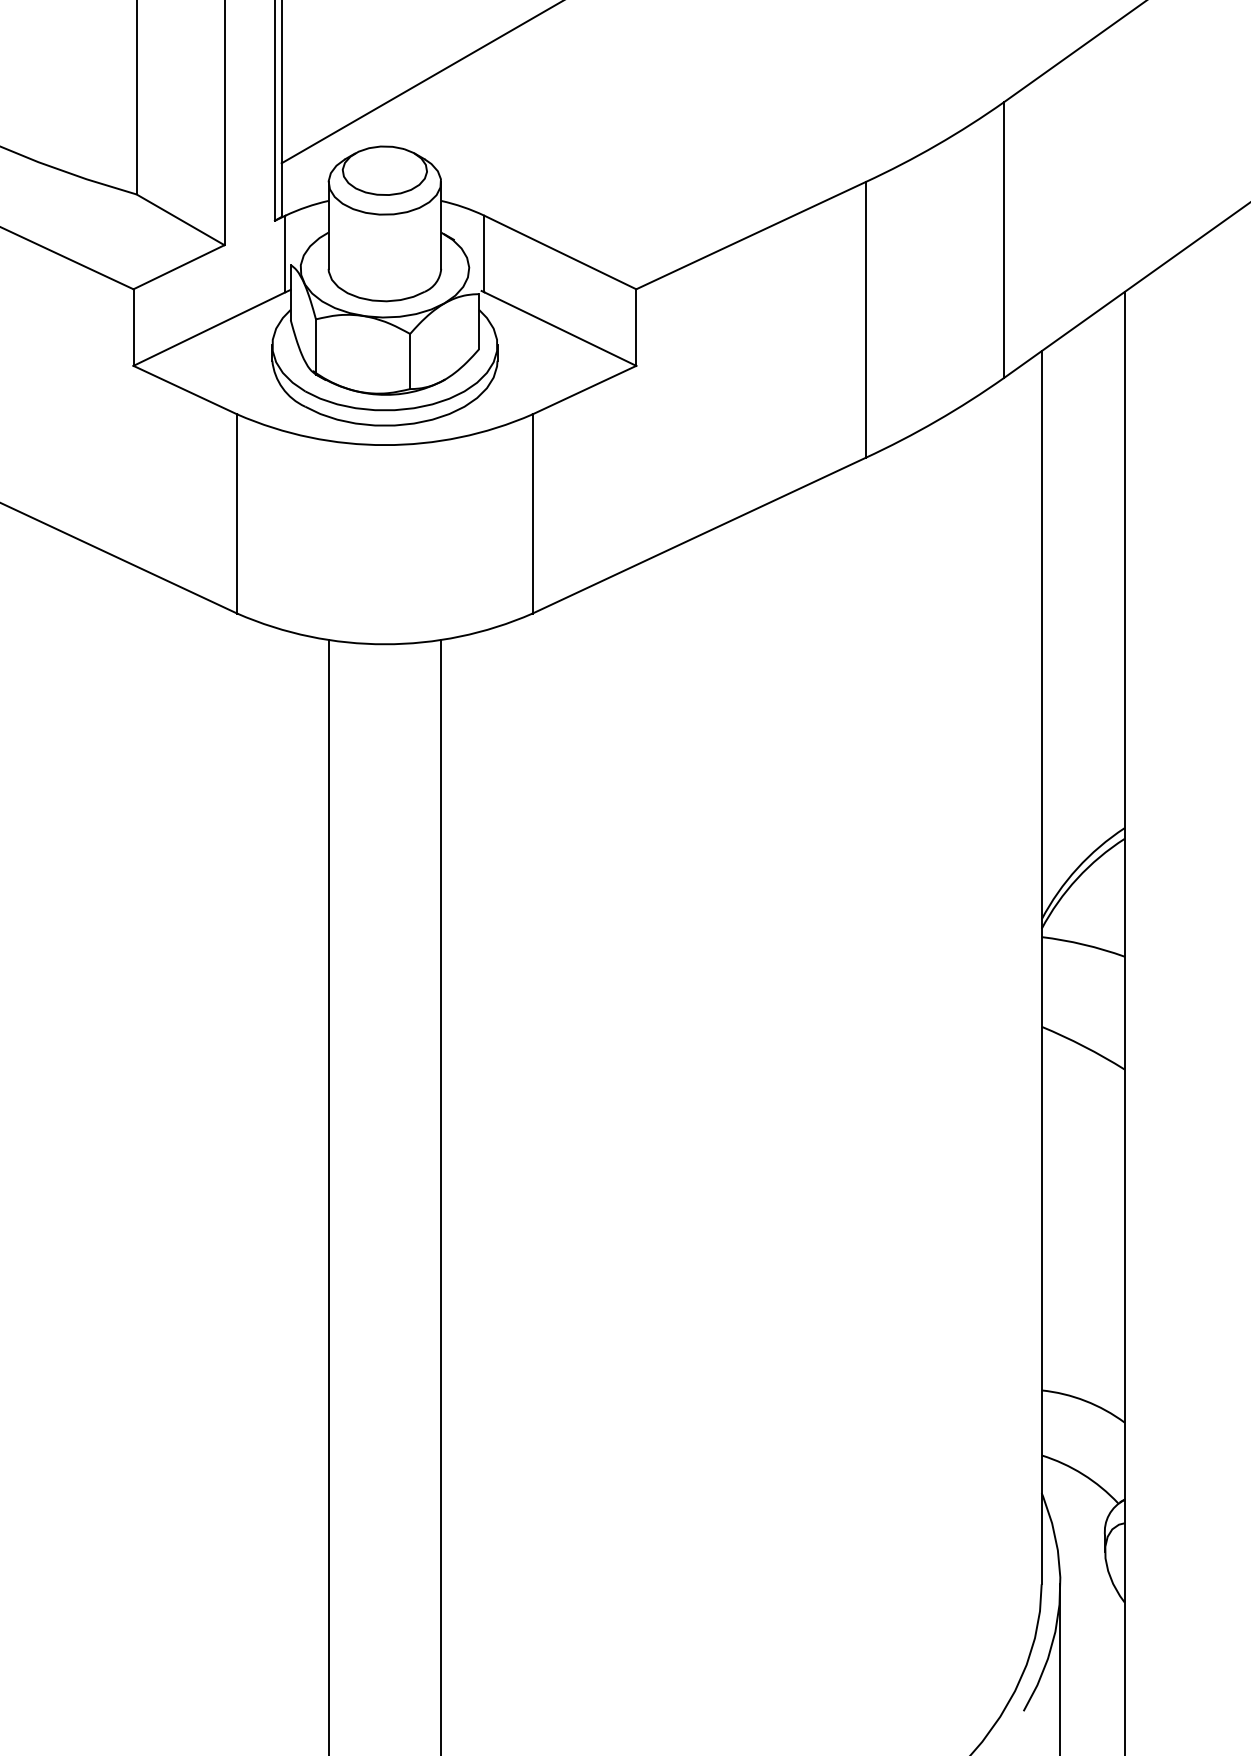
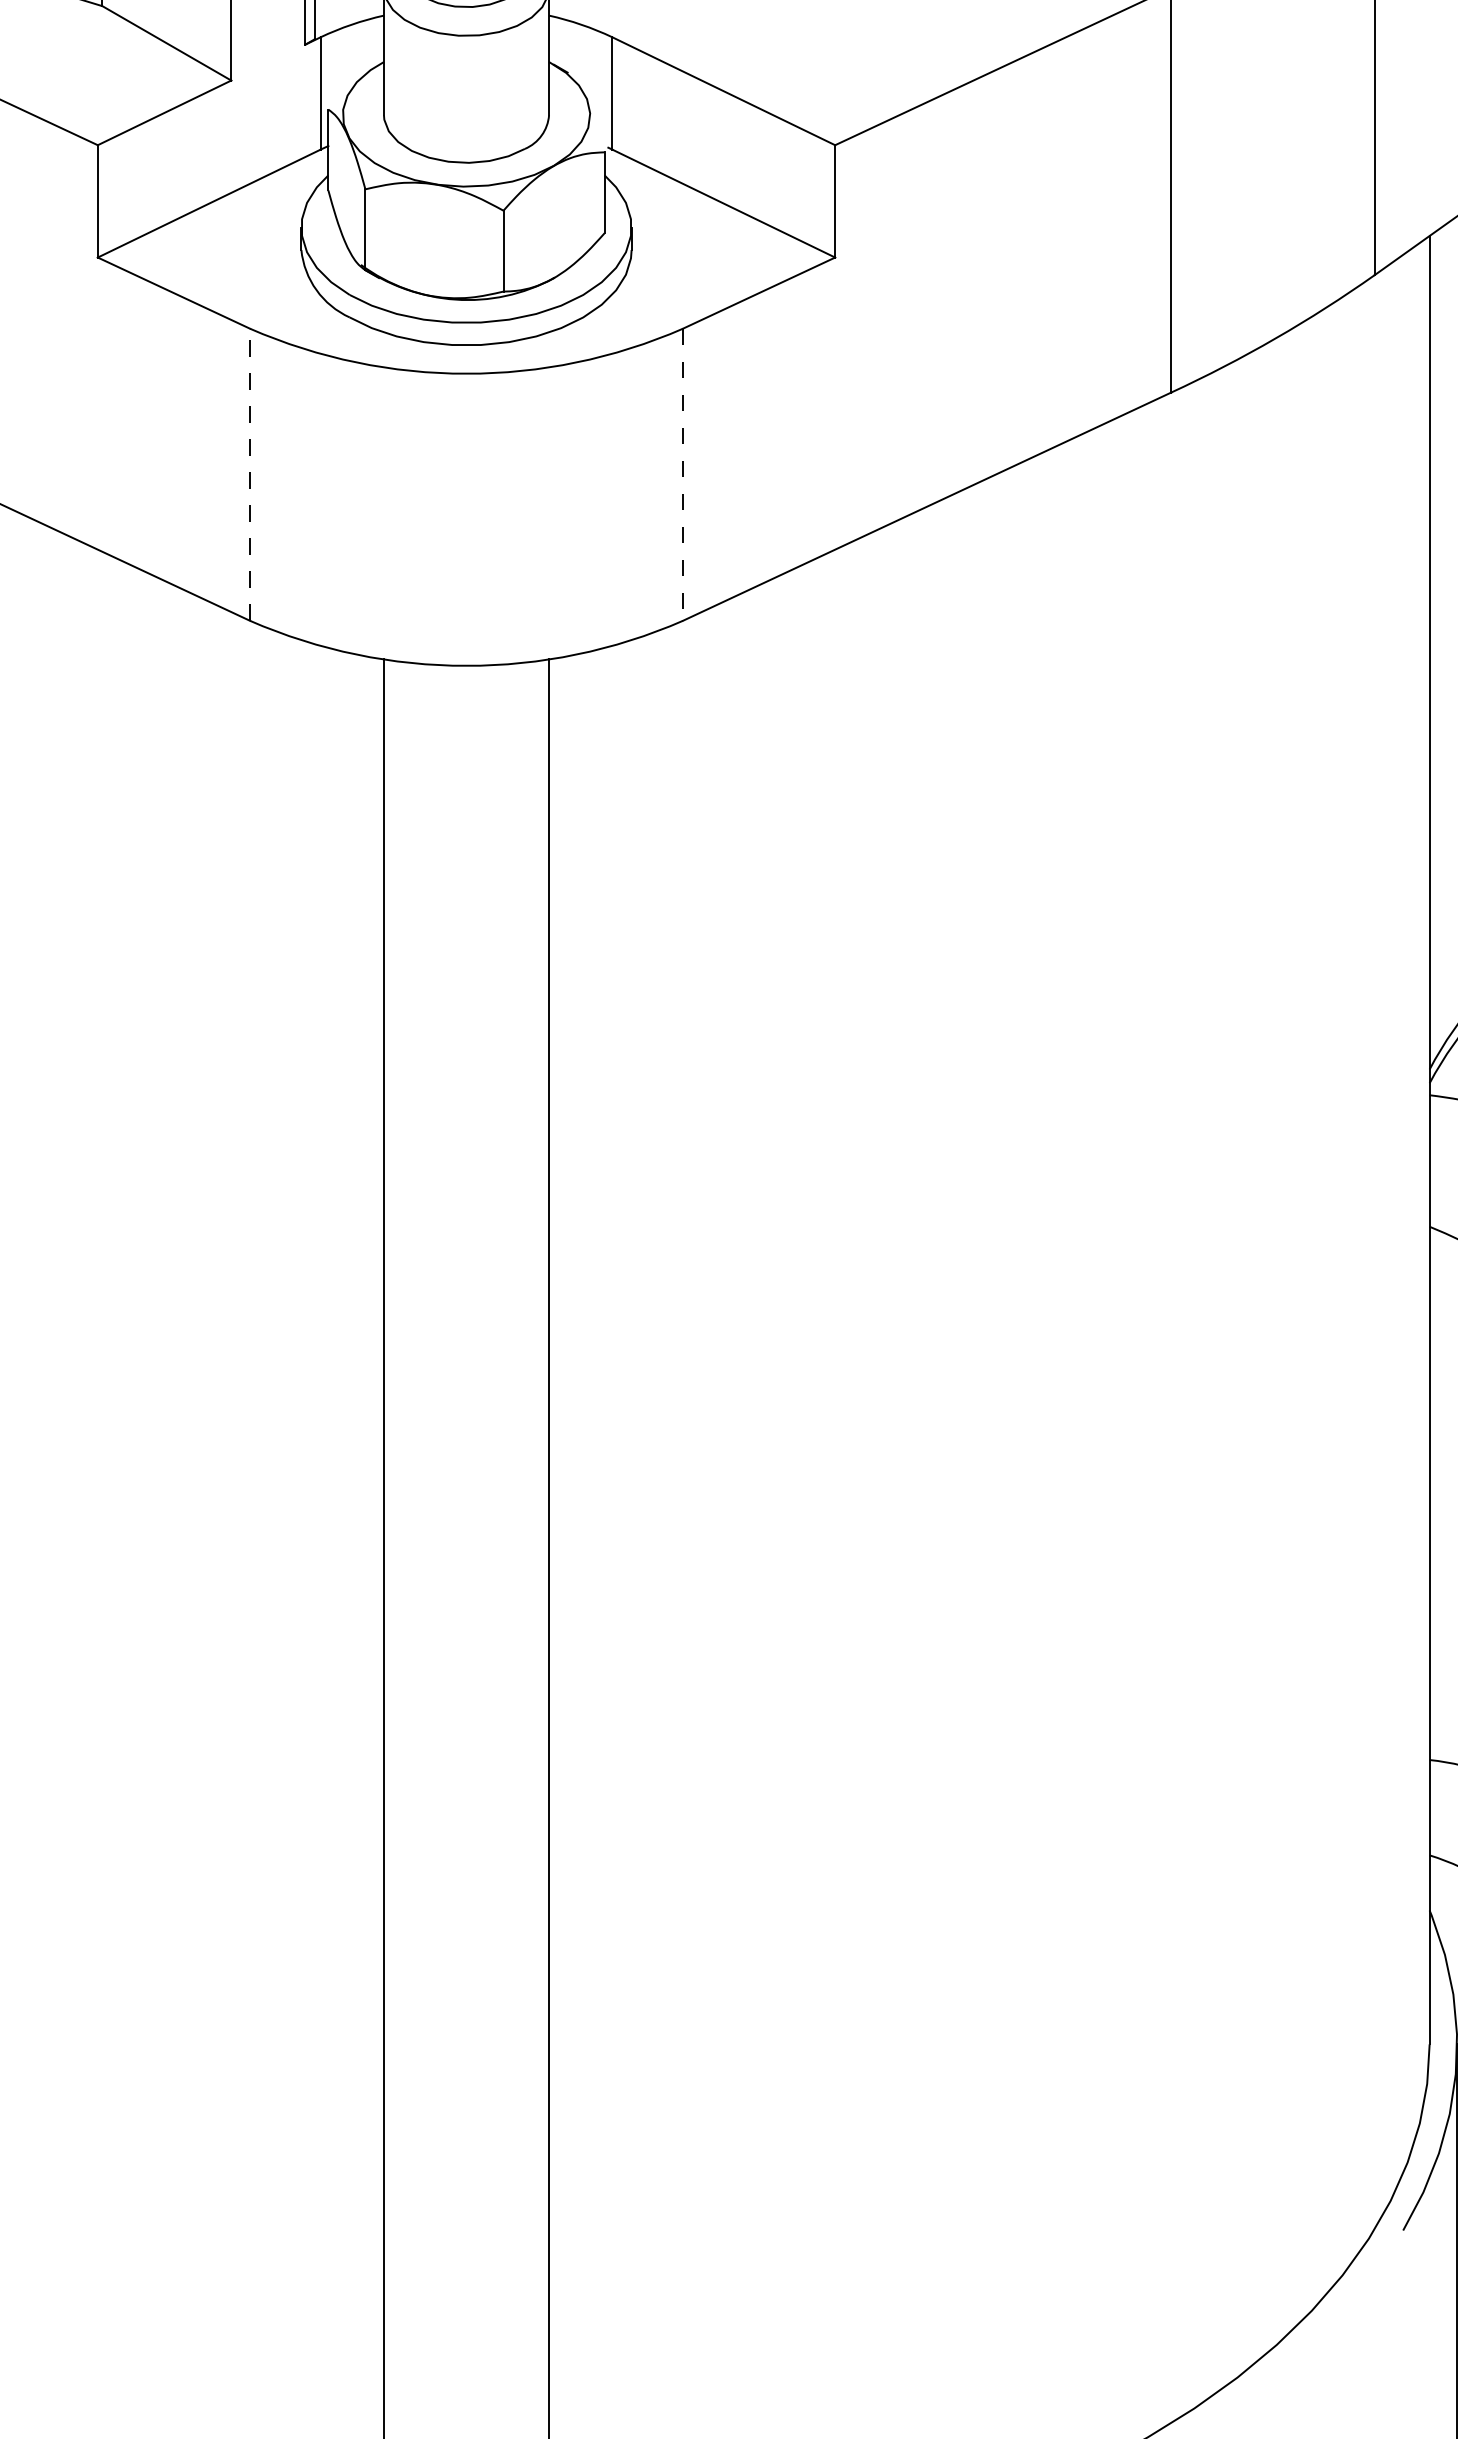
line: (237, 514) -> (250, 475), solid -> dashed
line: (532, 514) -> (682, 475), solid -> dashed

